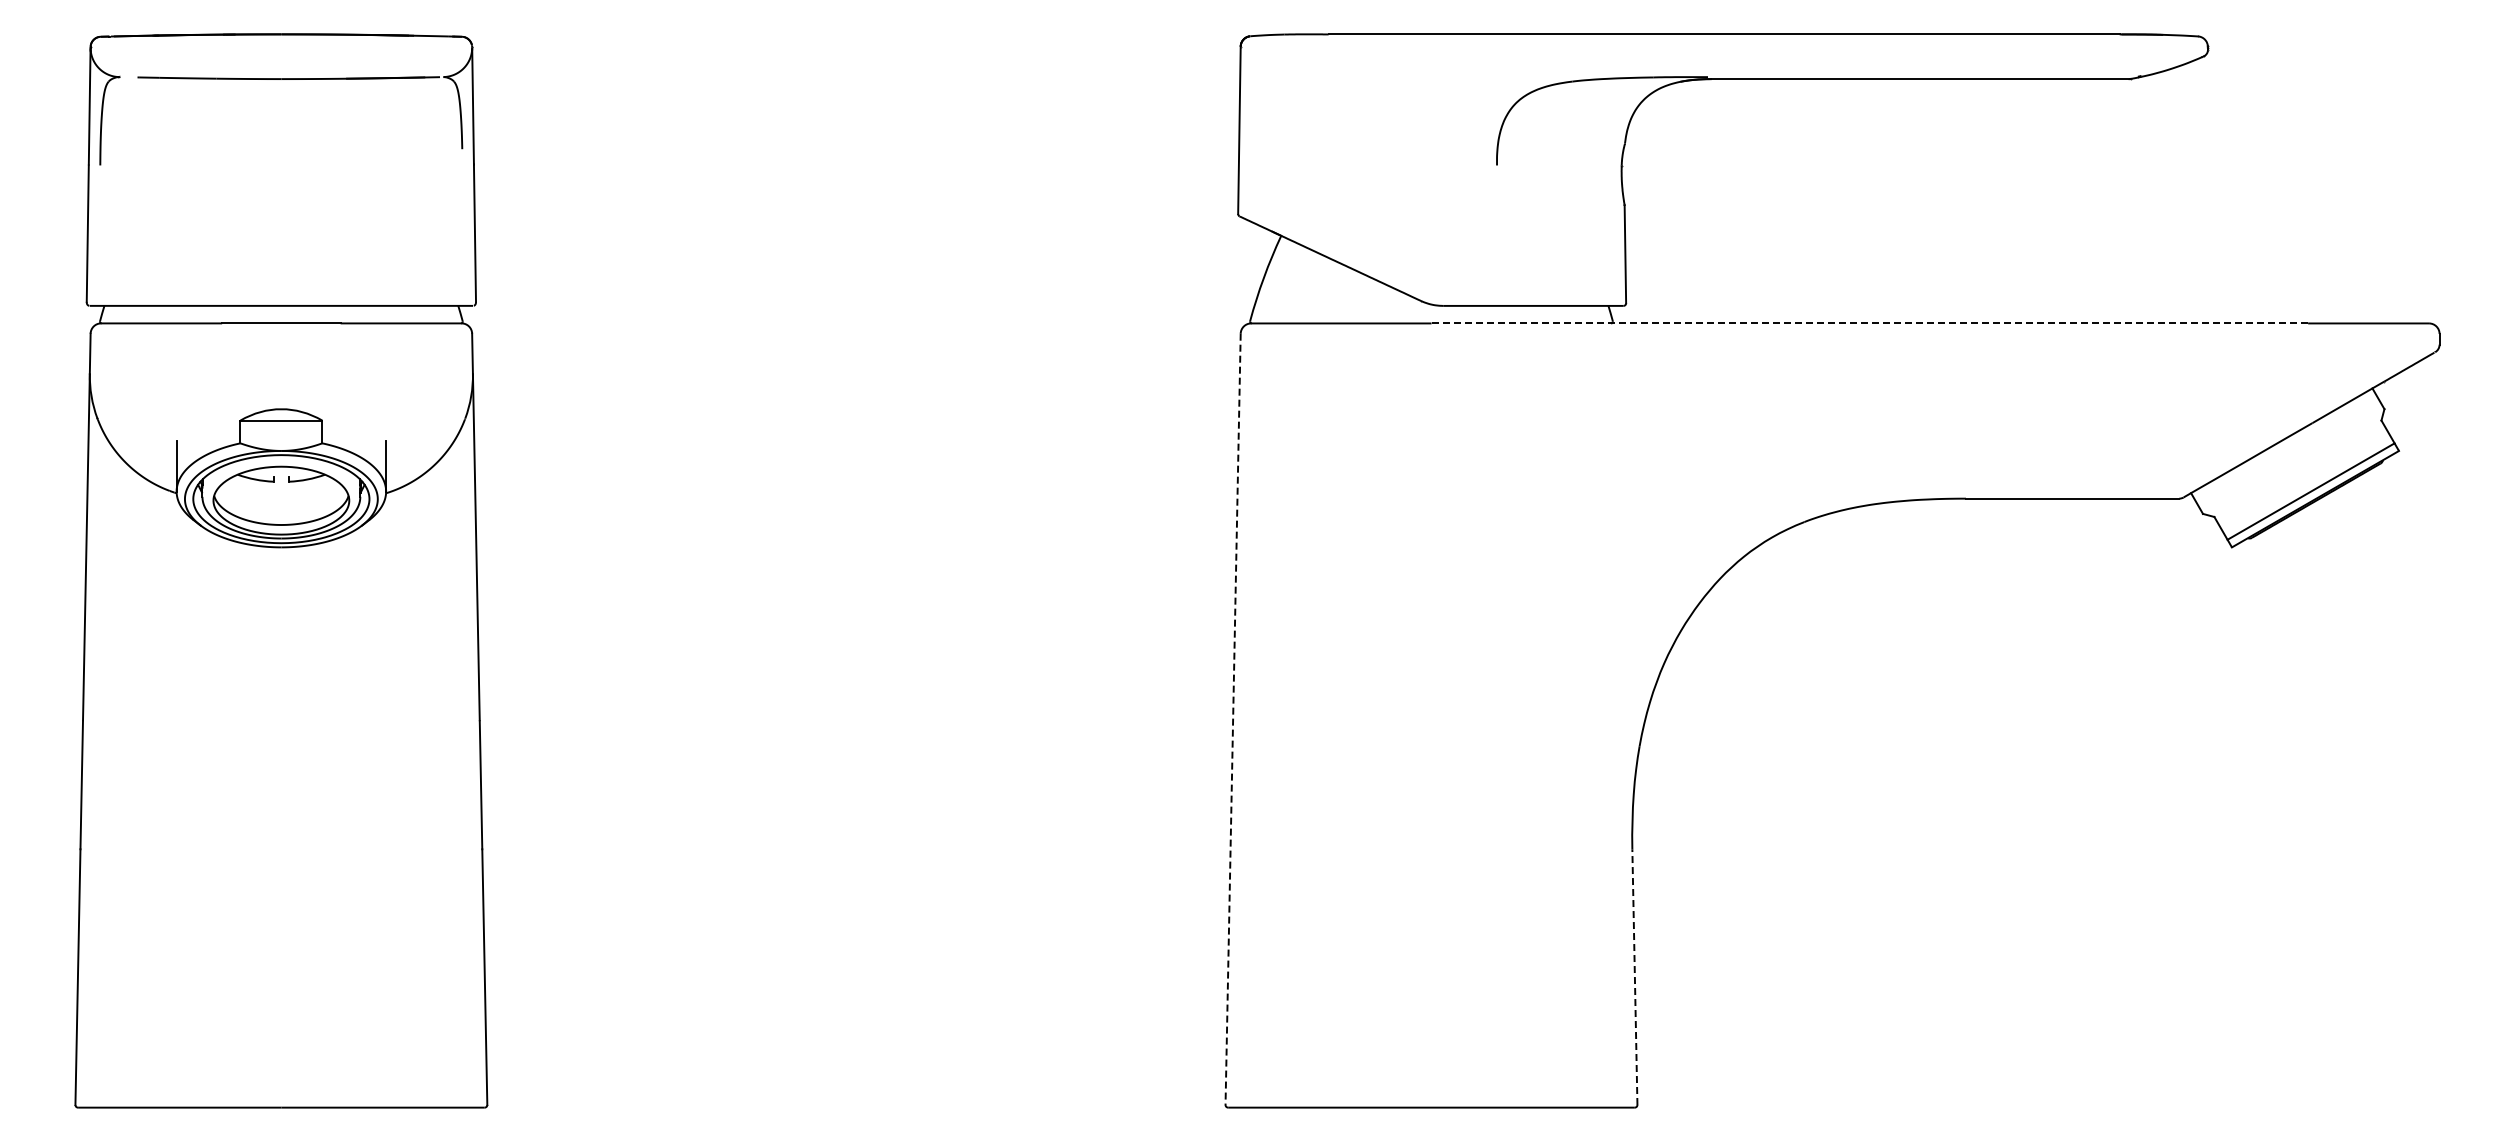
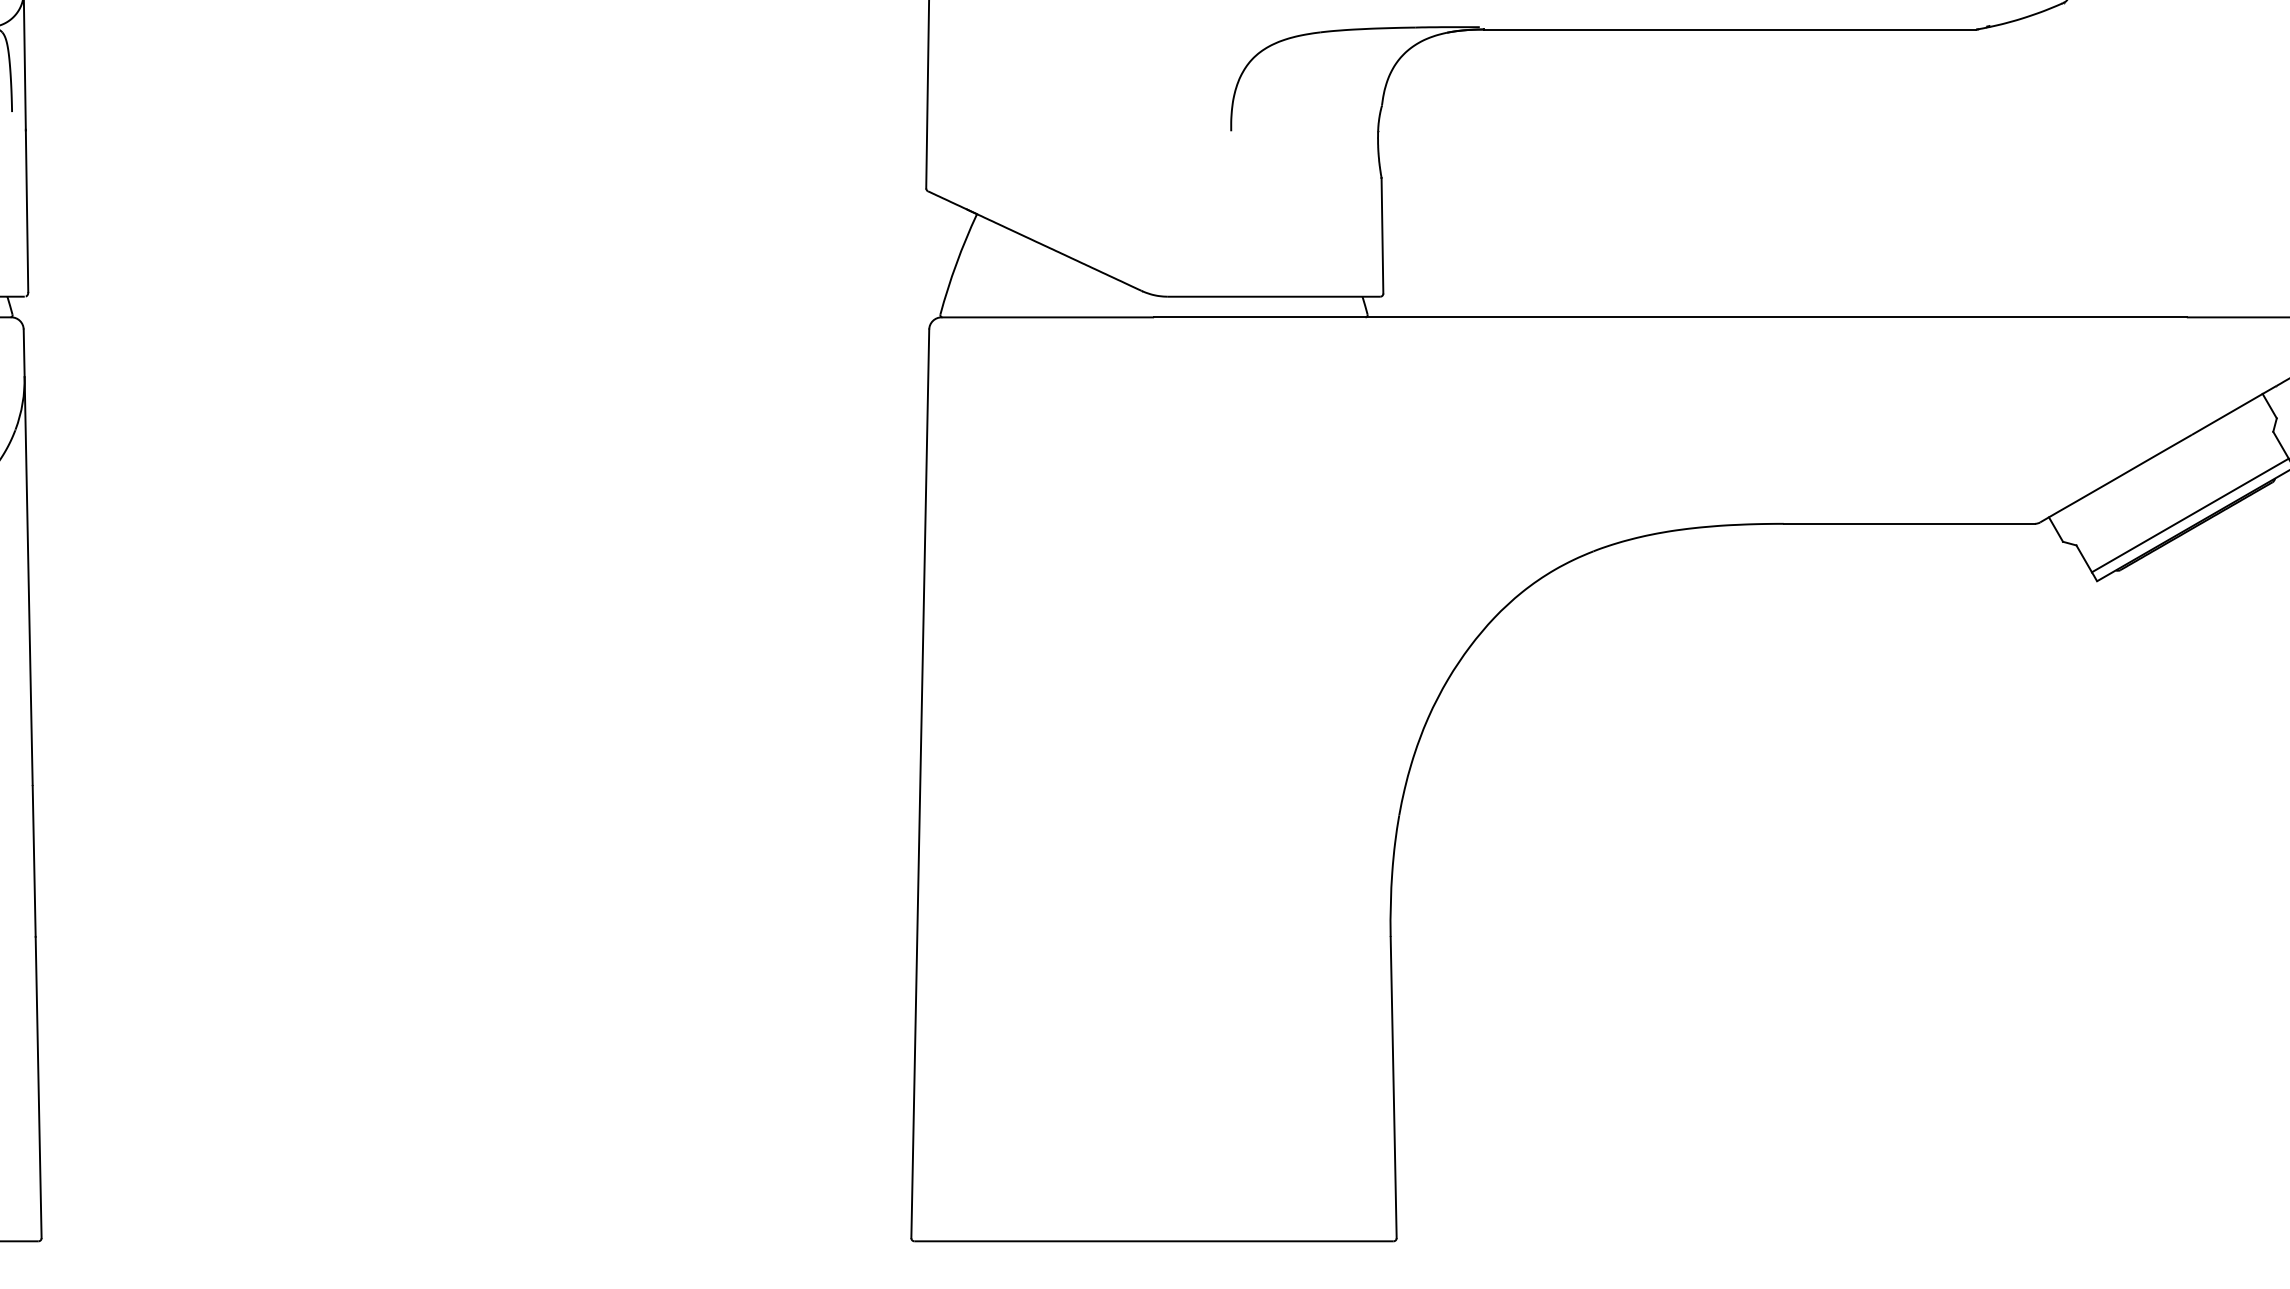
line: (1869, 323) -> (1670, 317), dashed -> solid
line: (1233, 719) -> (920, 784), dashed -> solid
line: (1634, 977) -> (1393, 1087), dashed -> solid

